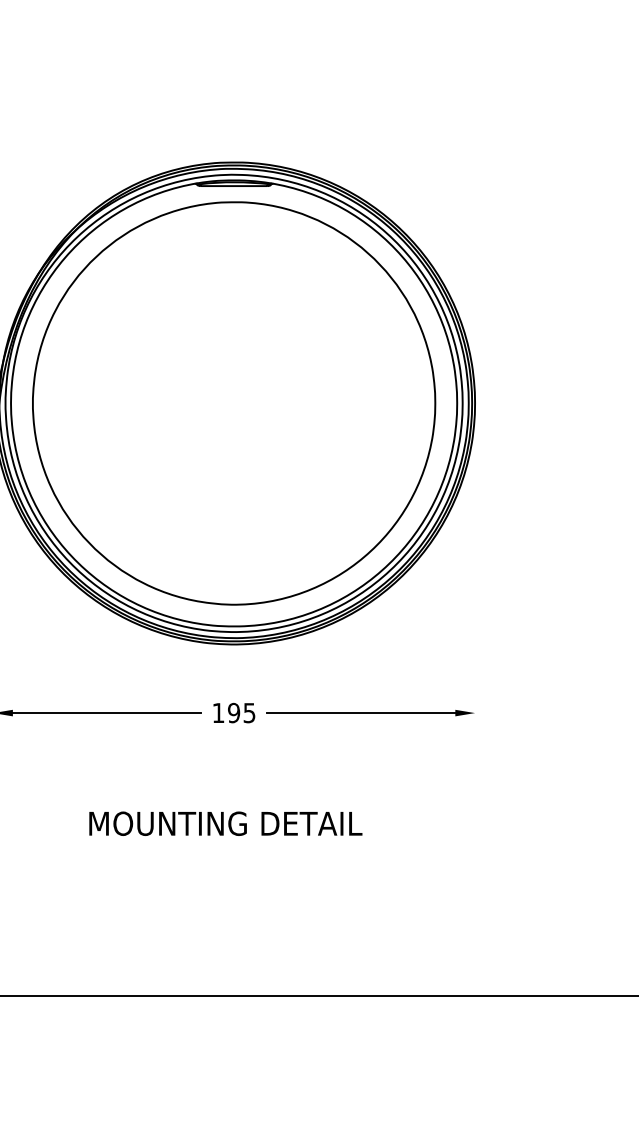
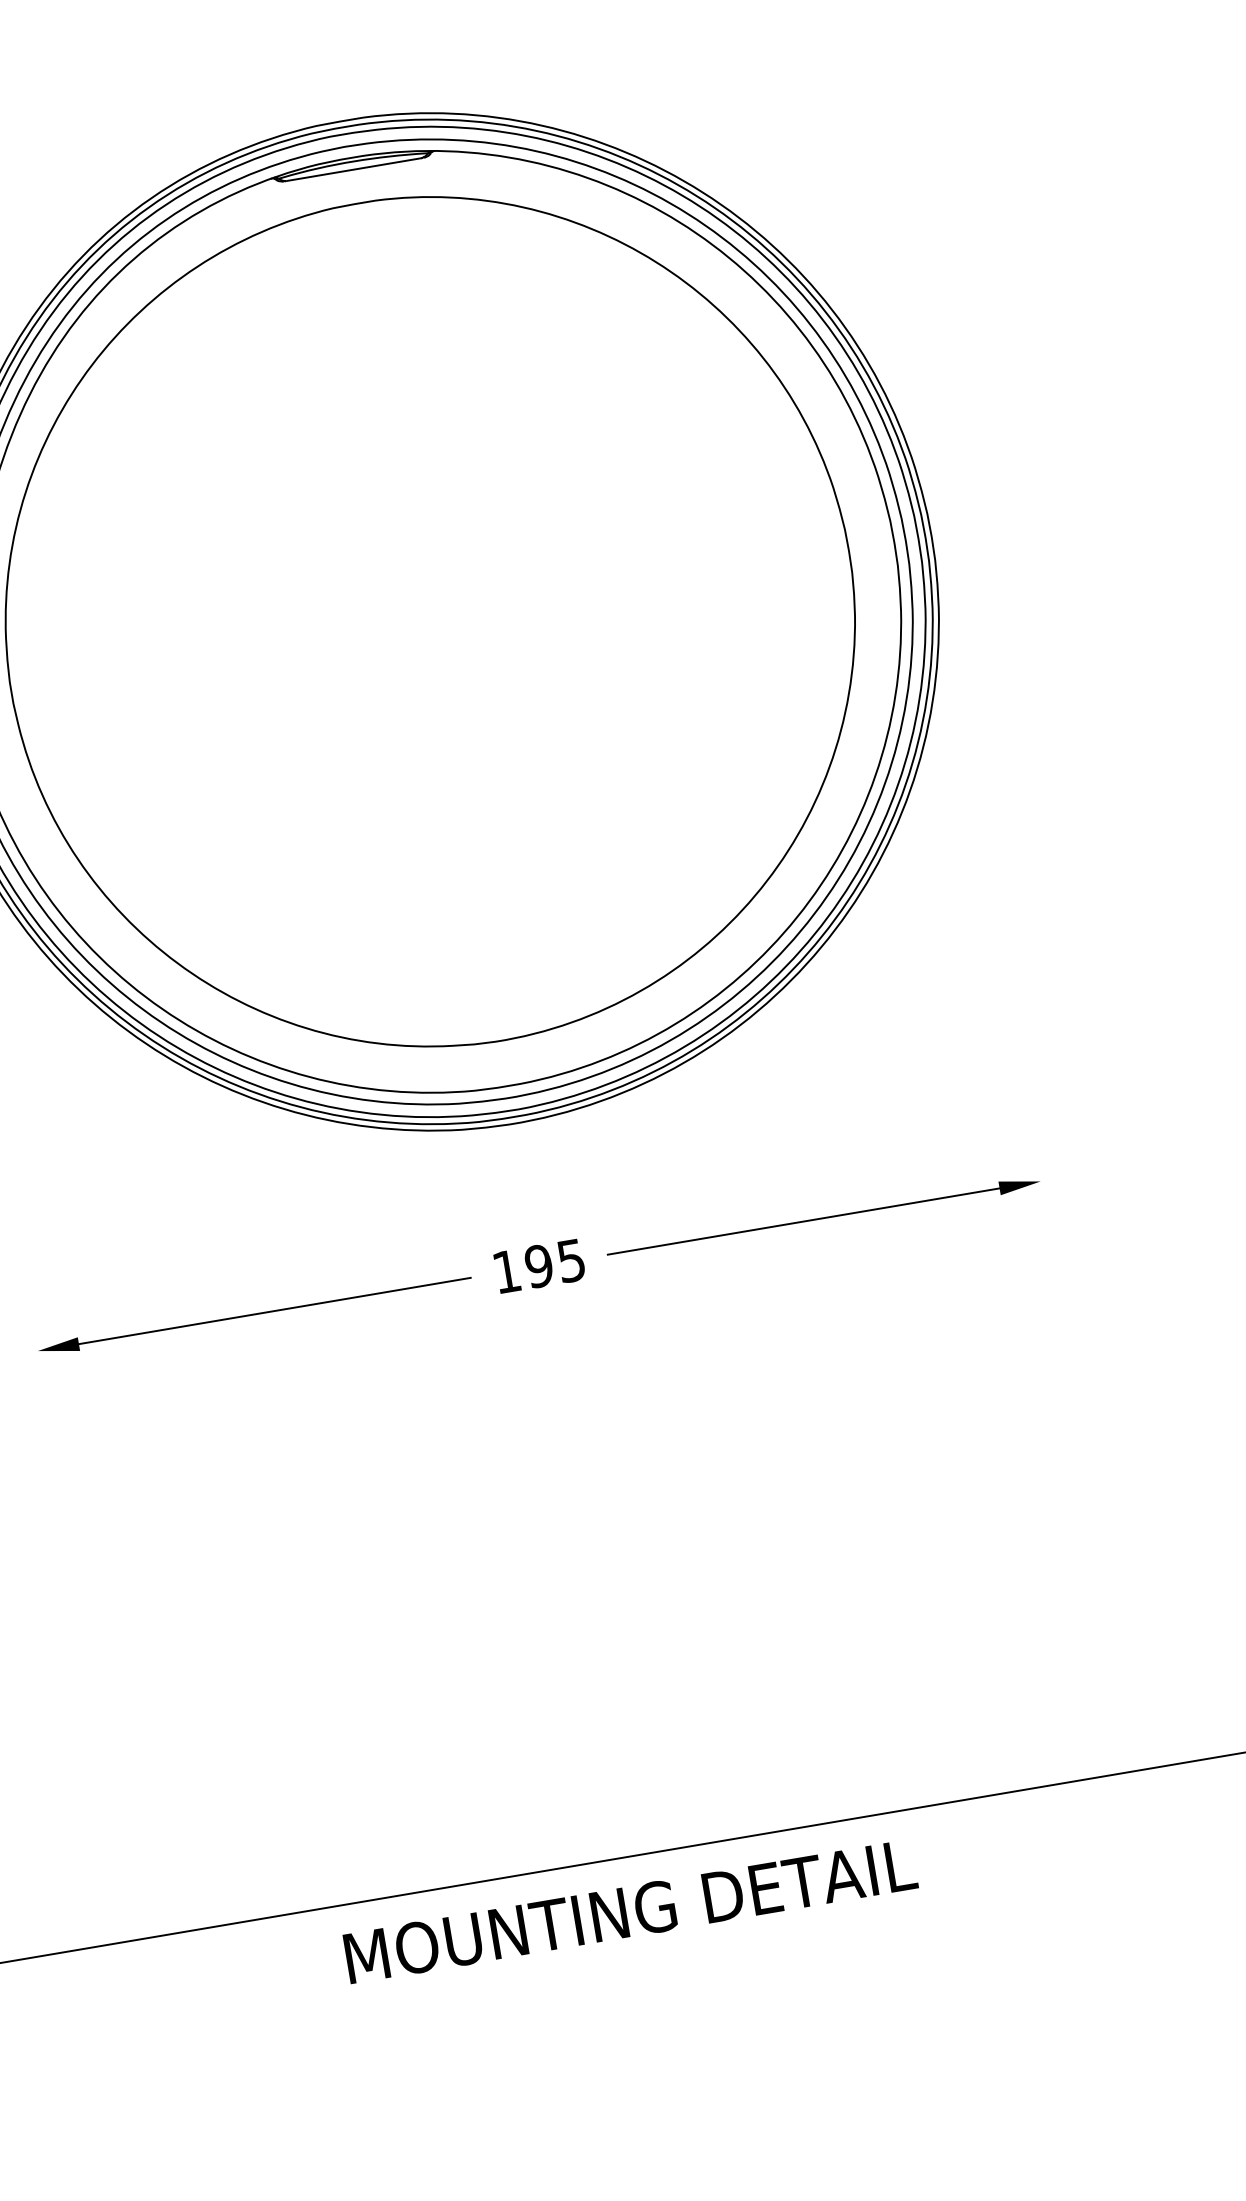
text: (225, 823) -> (629, 1911), moved

